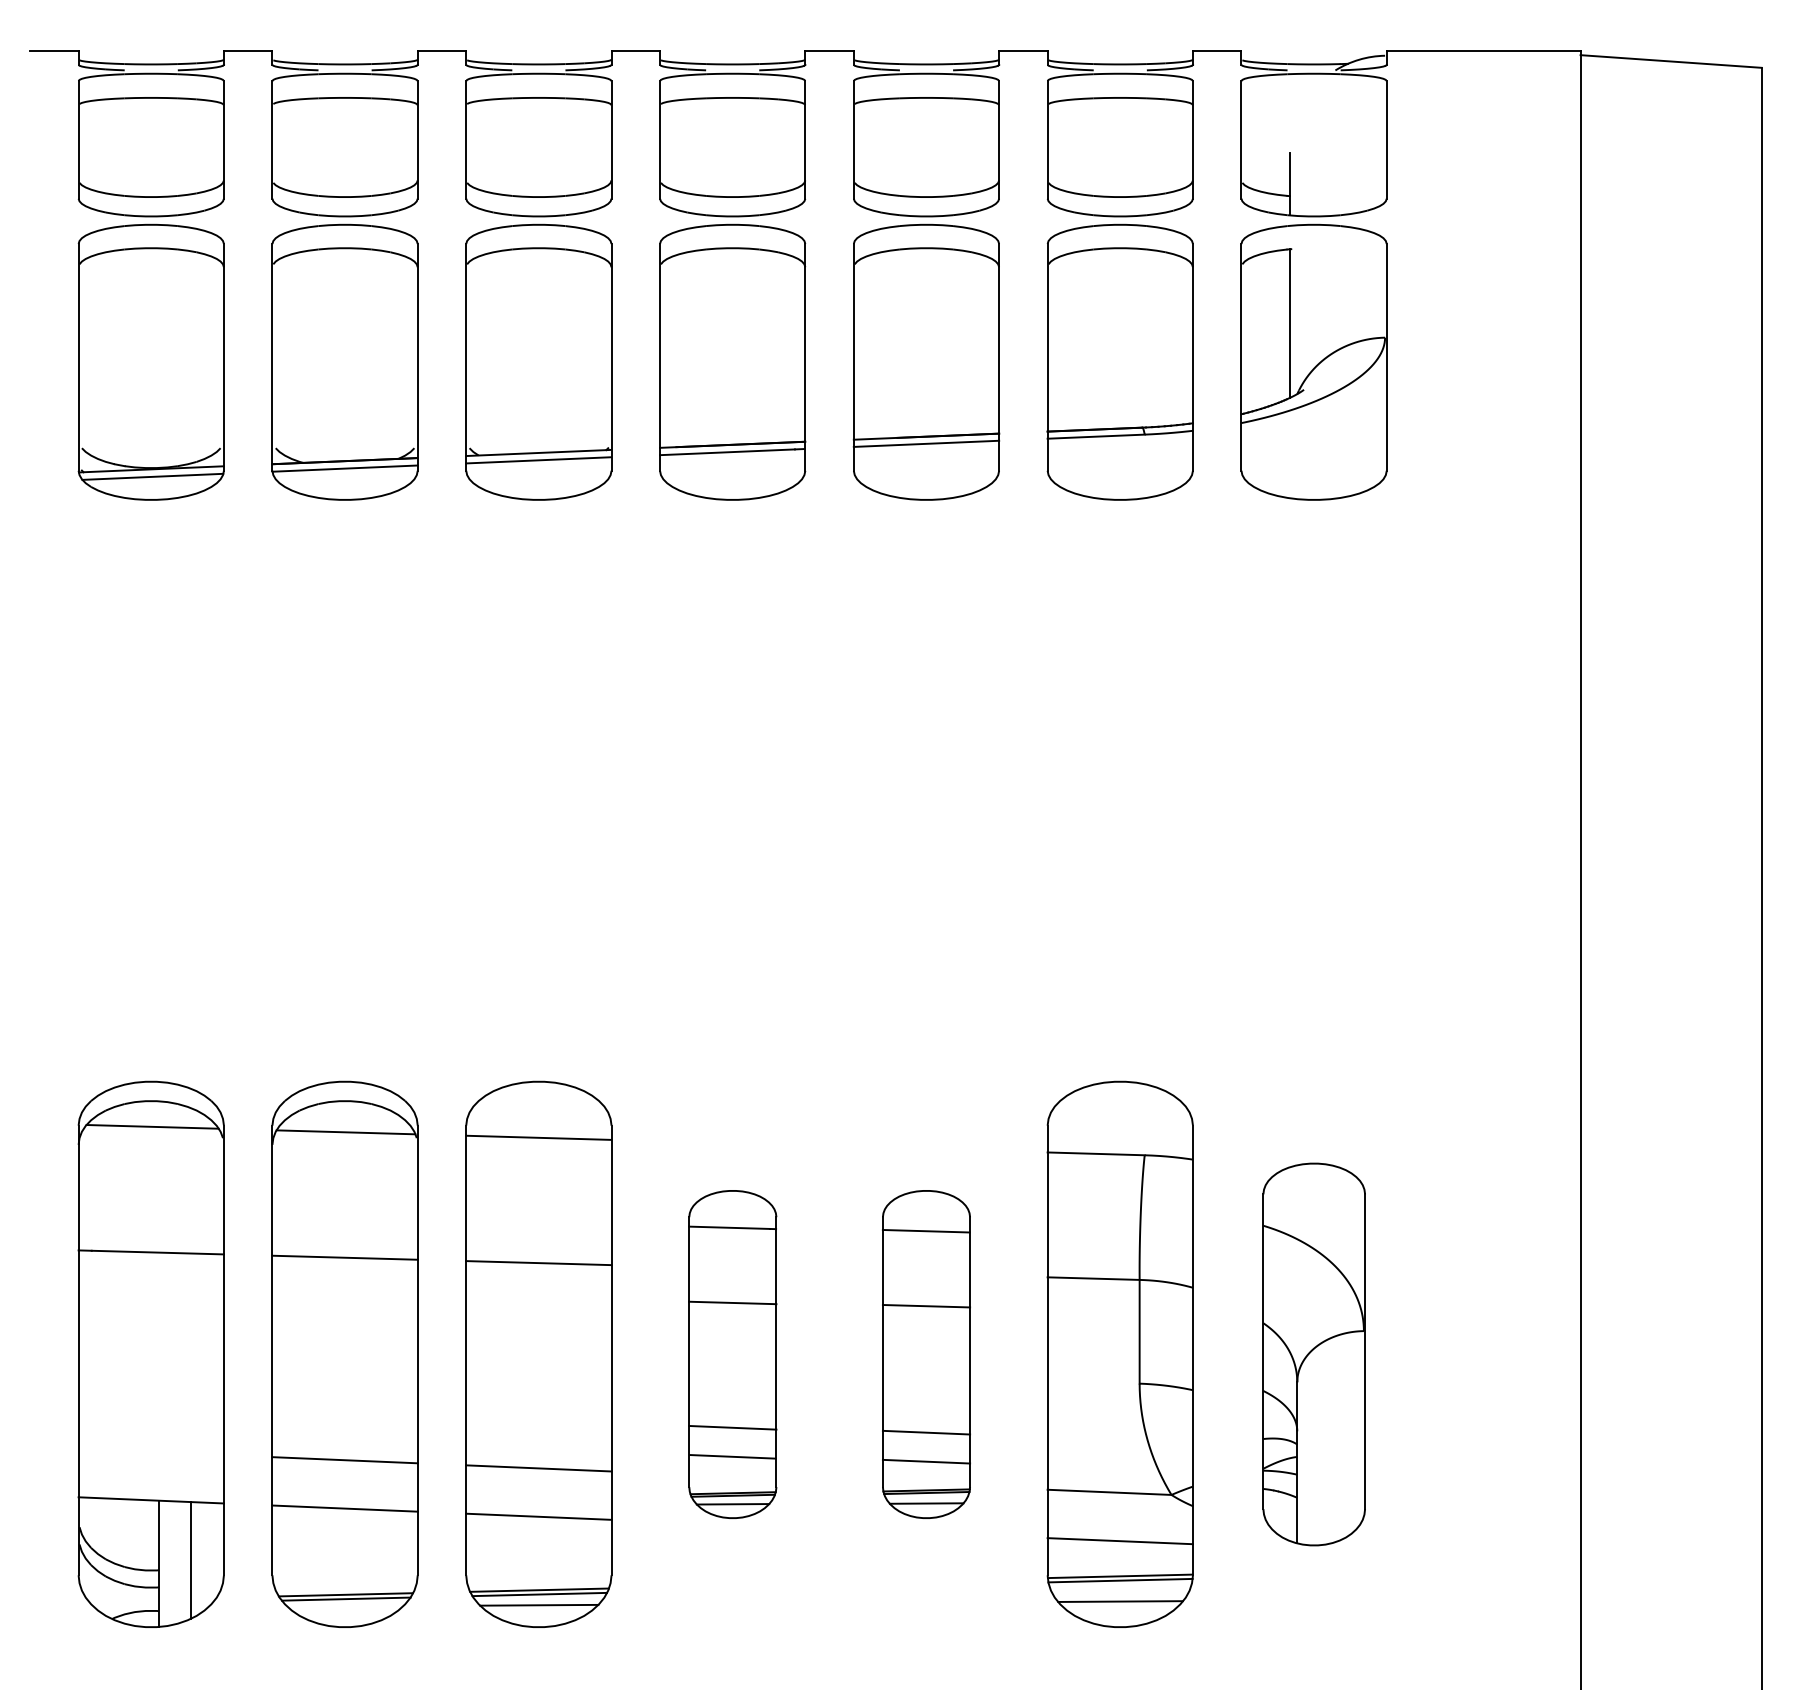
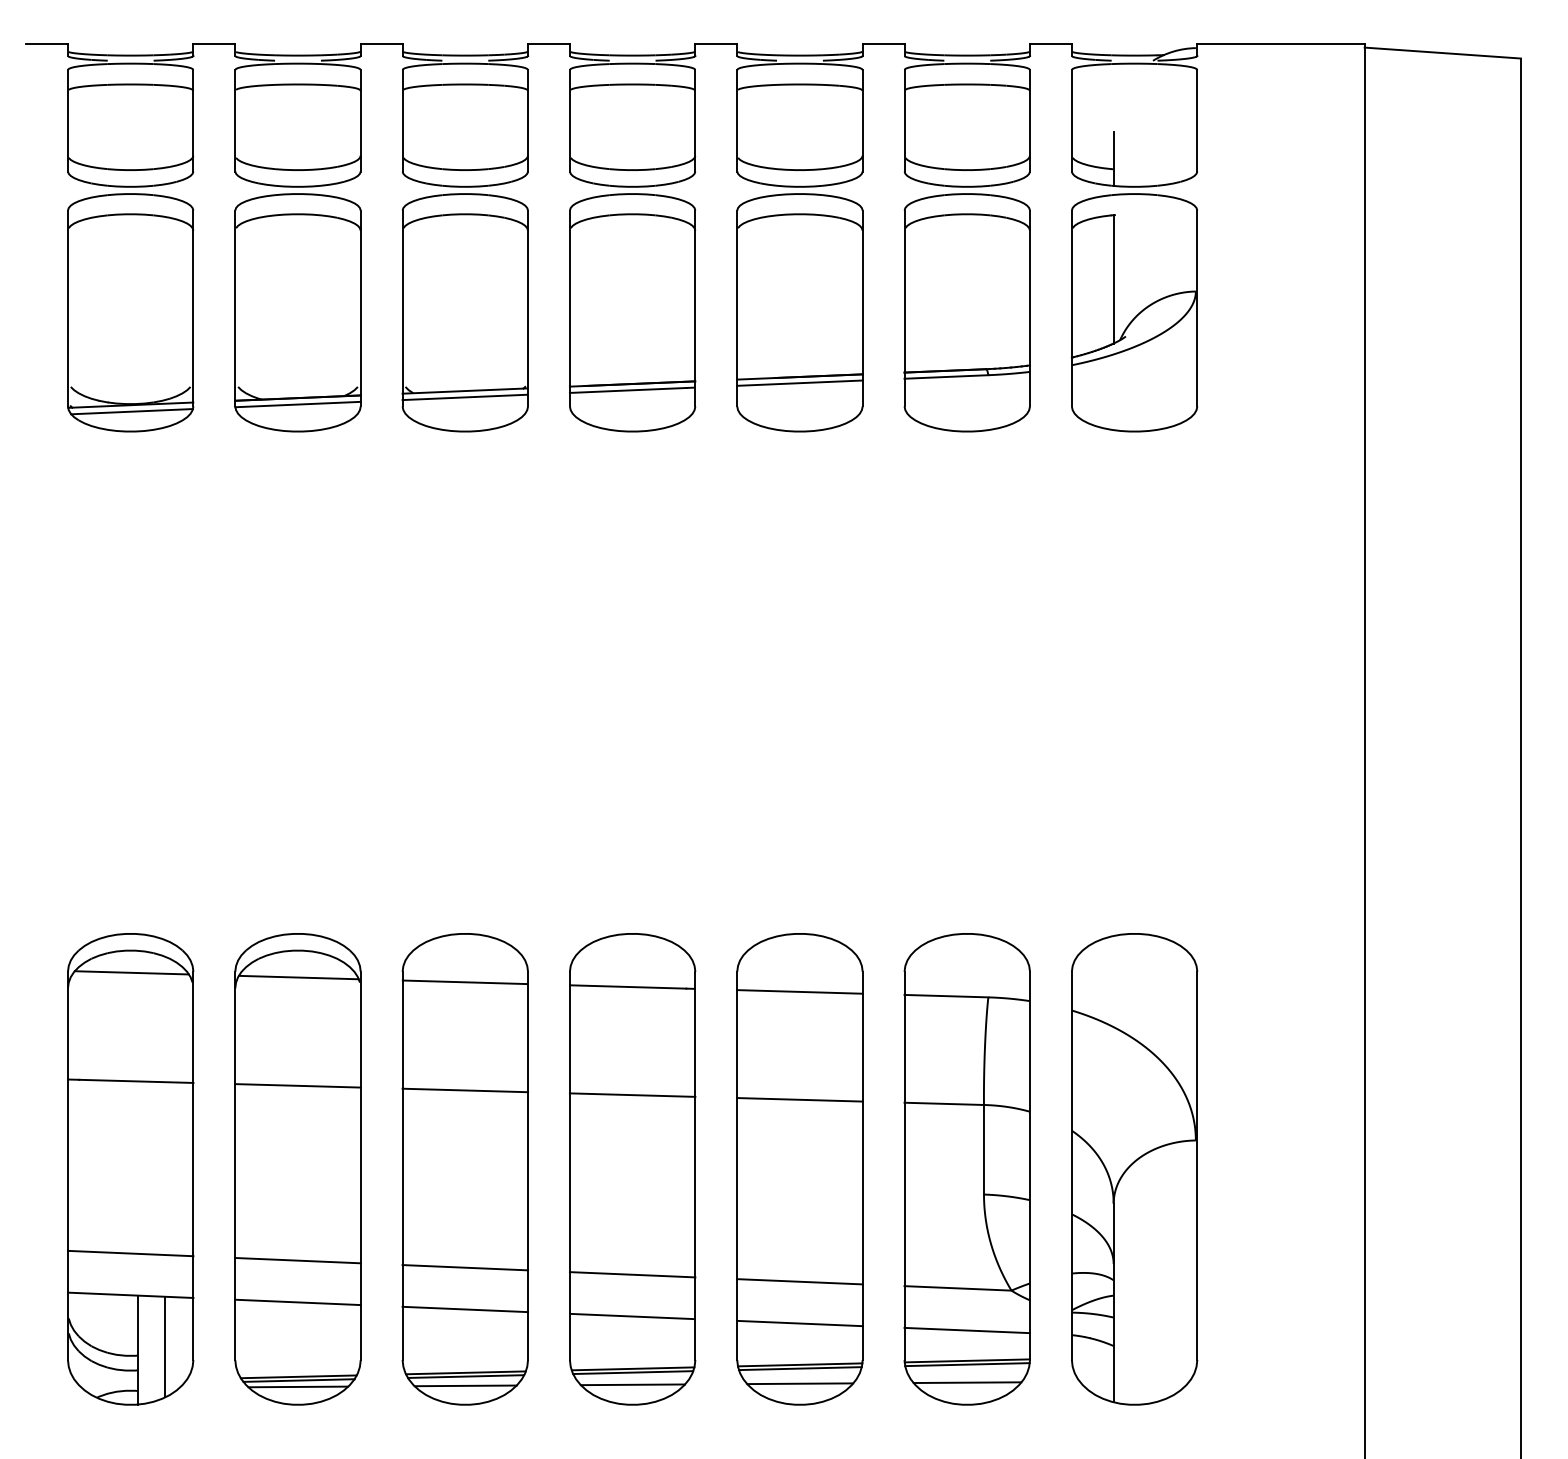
part: (732, 1354) -> (632, 1169), size x1.67
part: (925, 1354) -> (799, 1169), size x1.67
part: (1313, 1354) -> (1134, 1169), size x1.43
line: (151, 1451) -> (130, 1253), added
line: (345, 1606) -> (298, 1386), added

